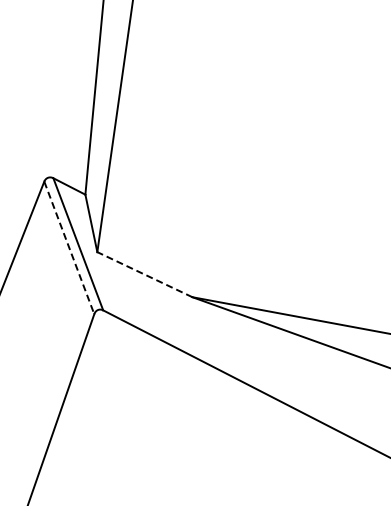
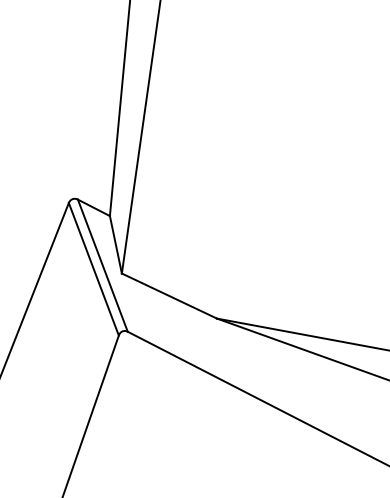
line: (69, 247) -> (94, 268), dashed -> solid
line: (144, 274) -> (169, 295), dashed -> solid

